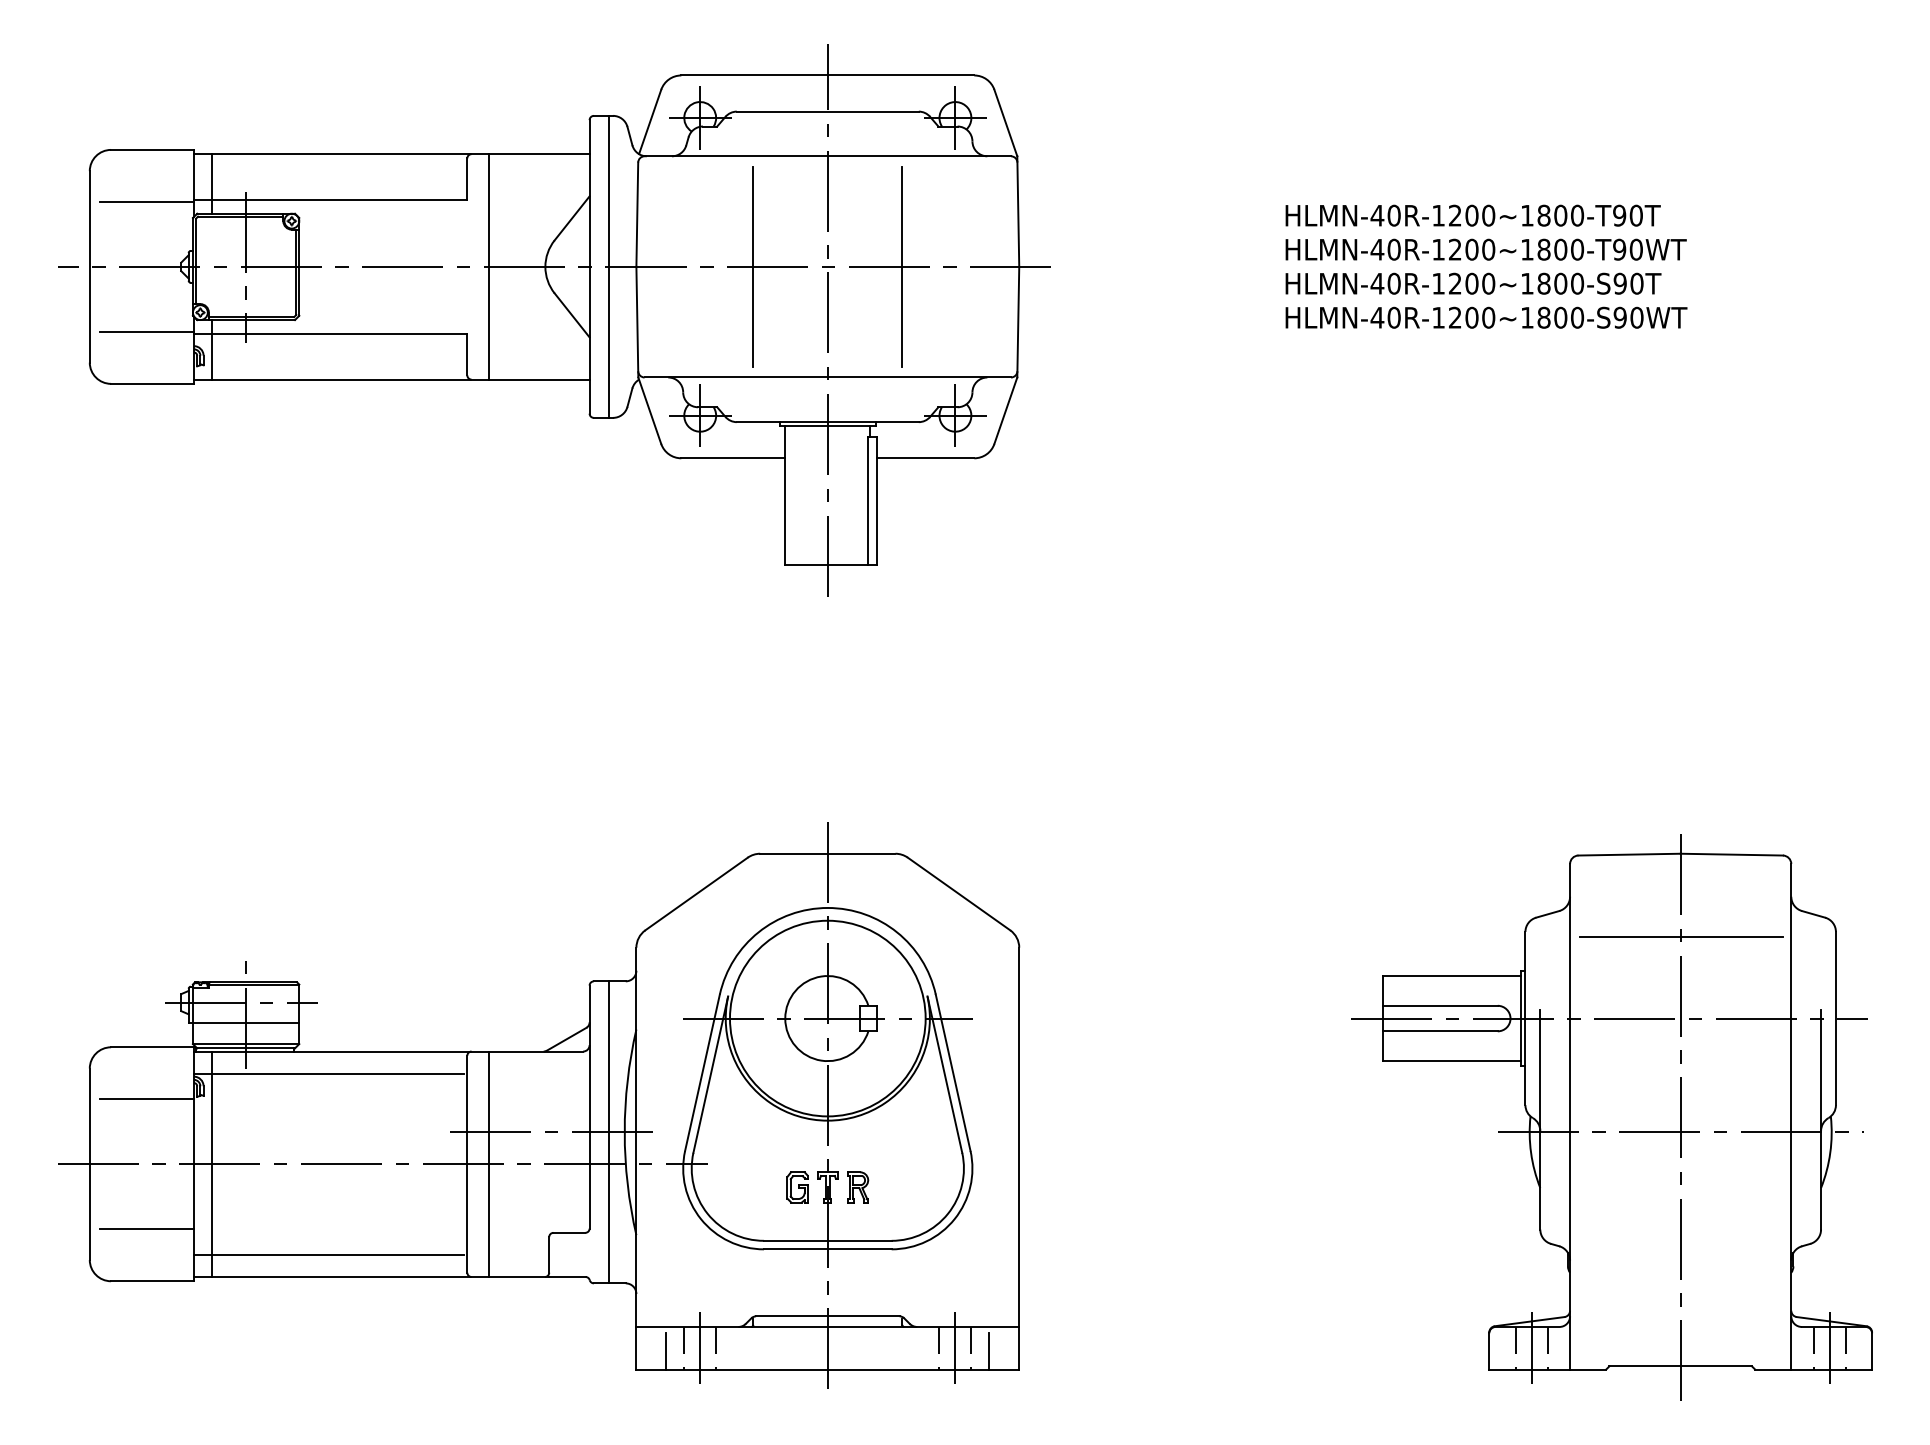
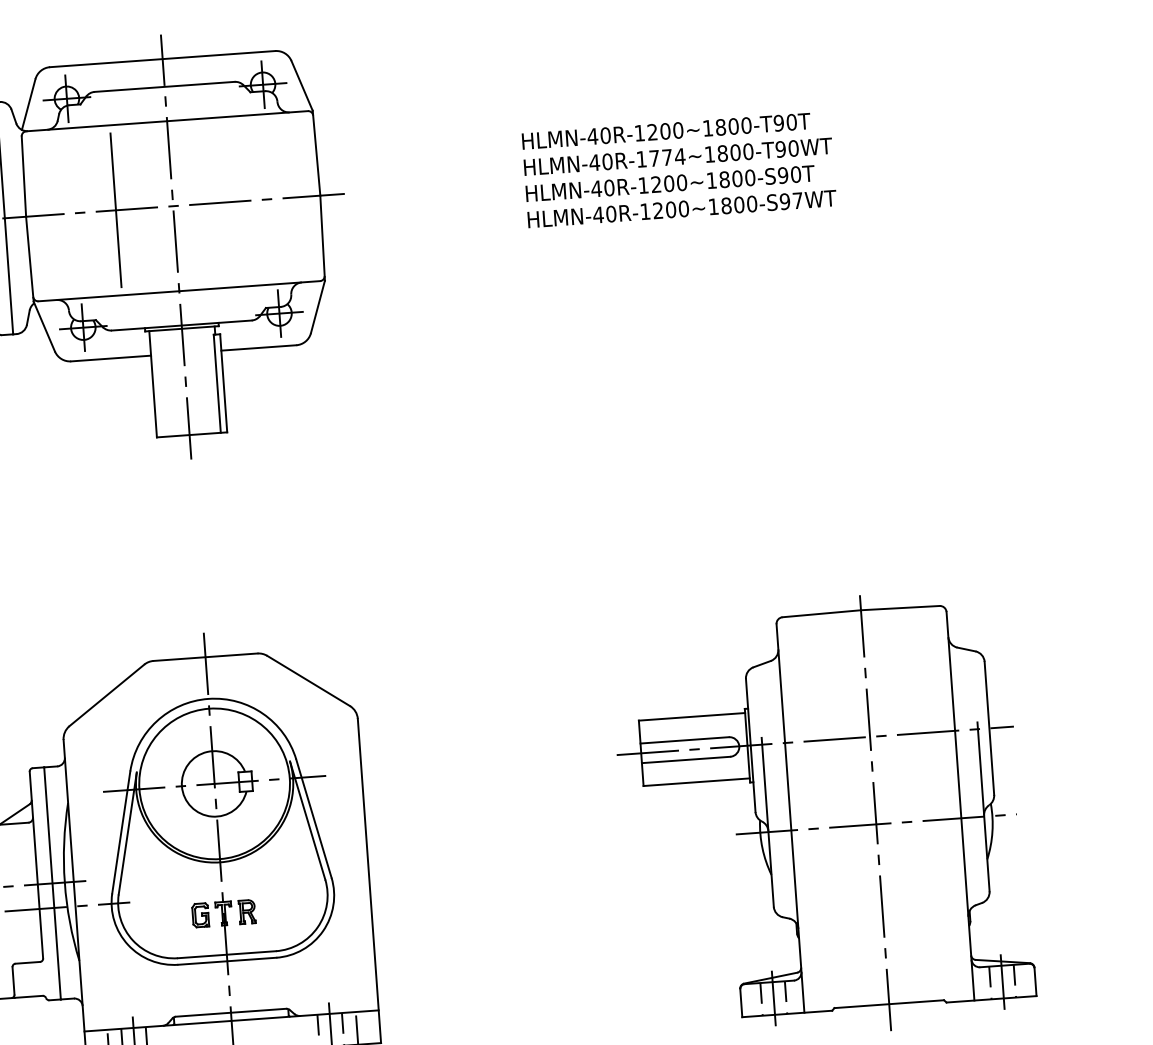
text: (1472, 249) -> (667, 157), HLMN-40R-1200~1800-T90WT -> HLMN-40R-1774~1800-T90WT
line: (902, 266) -> (230, 201), removed
text: (1636, 317) -> (797, 200), HLMN-40R-1200~1800-S90WT -> HLMN-40R-1200~1800-S97WT
line: (1681, 936) -> (866, 673), removed

